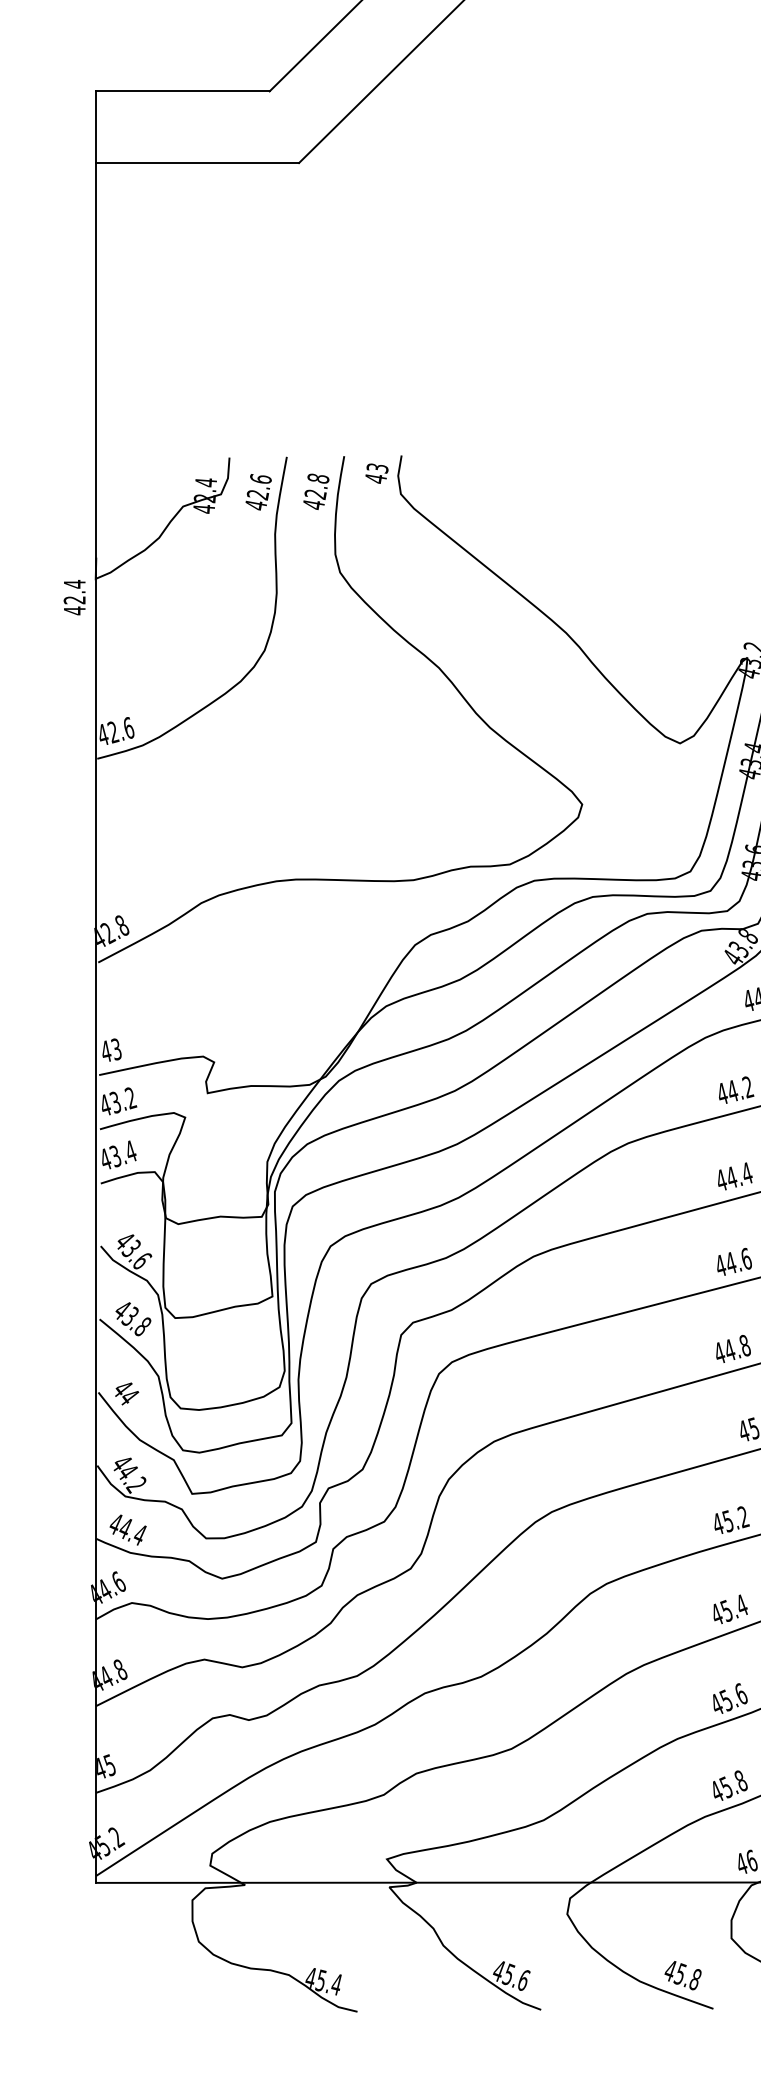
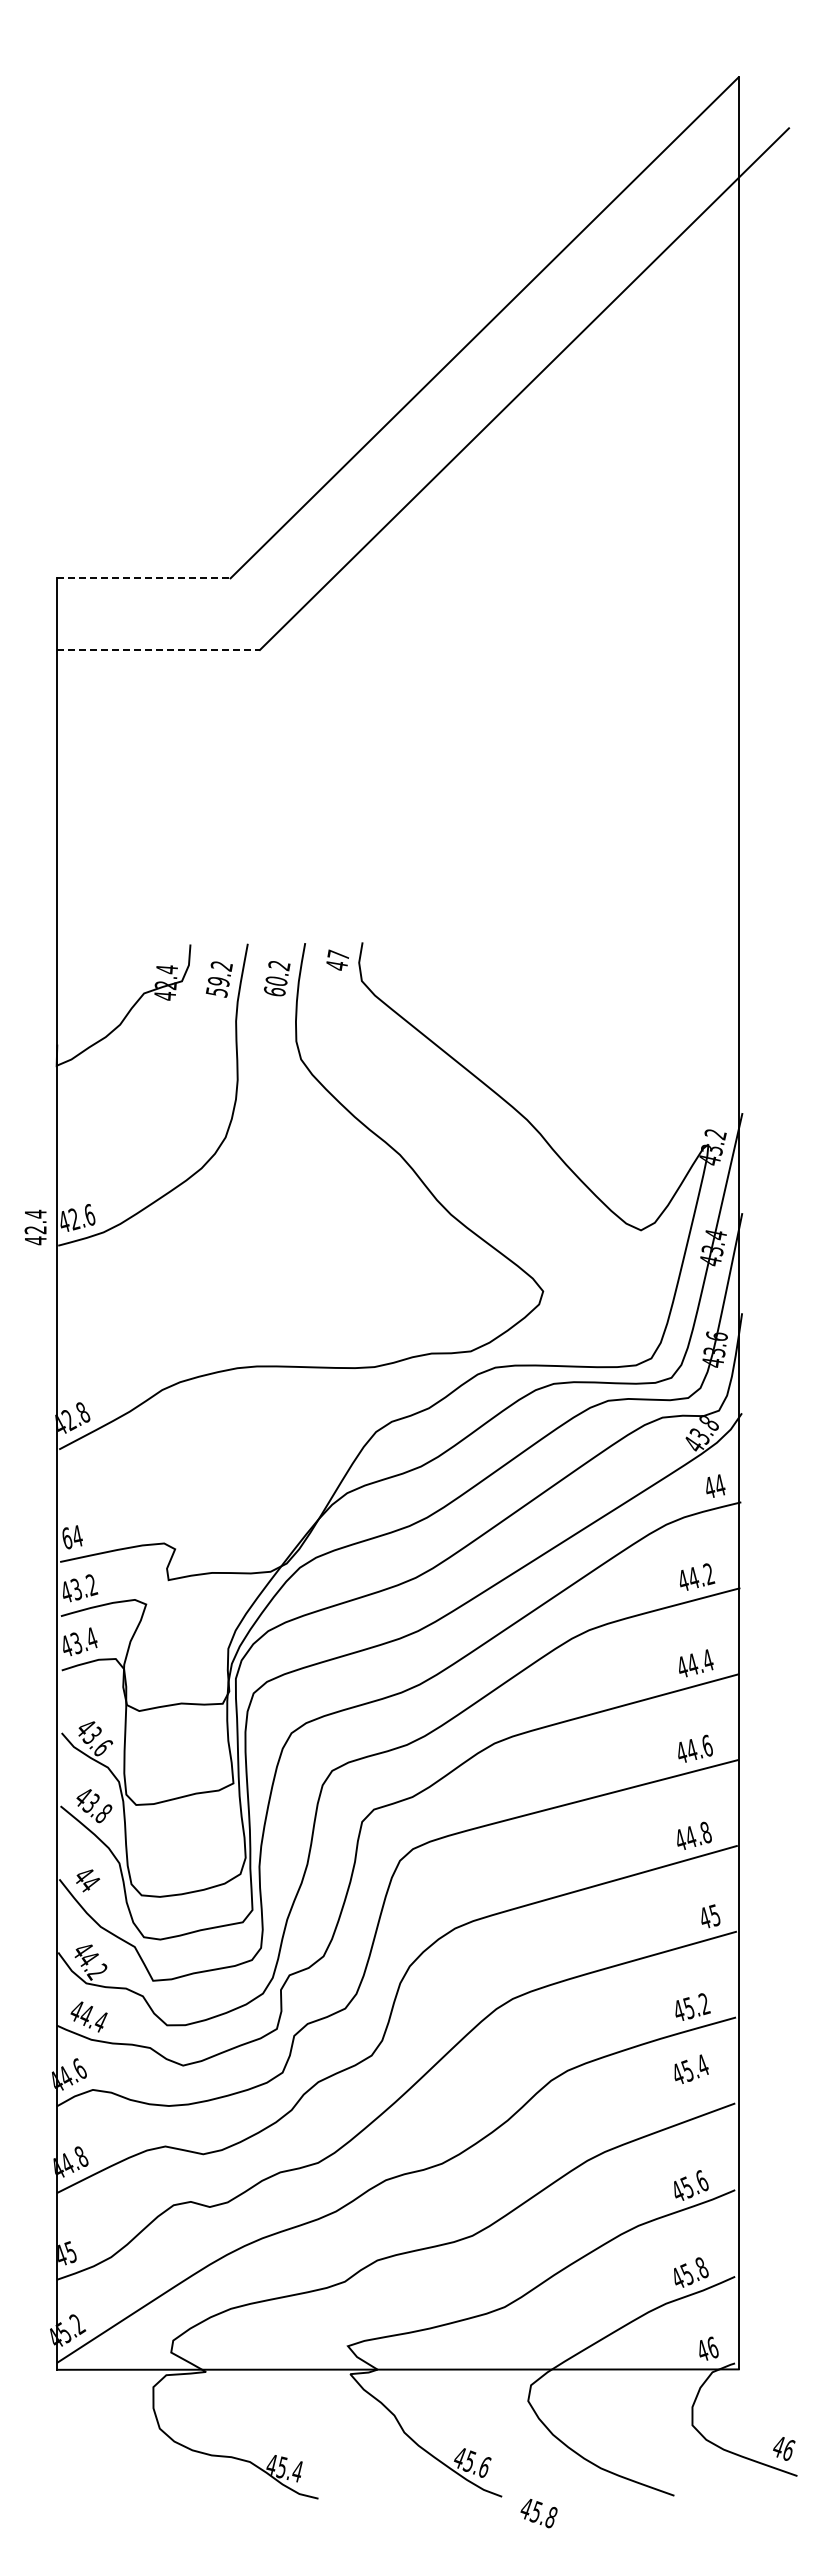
line: (183, 91) -> (144, 578), solid -> dashed
line: (198, 162) -> (159, 649), solid -> dashed
text: (377, 467) -> (338, 954), 43 -> 47
text: (257, 491) -> (218, 978), 42.6 -> 59.2
text: (315, 491) -> (276, 978), 42.8 -> 60.2
text: (74, 597) -> (35, 1227), moved
text: (111, 1050) -> (72, 1537), 43 -> 64
text: (730, 1608) -> (691, 2068), moved
text: (682, 1975) -> (538, 2513), moved

